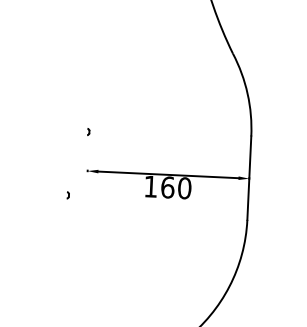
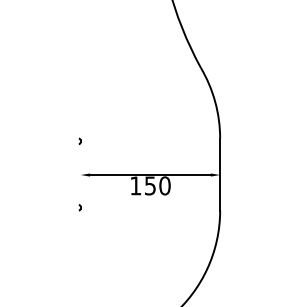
text: (167, 187) -> (150, 185), 160 -> 150
part: (67, 195) -> (79, 207), moved

